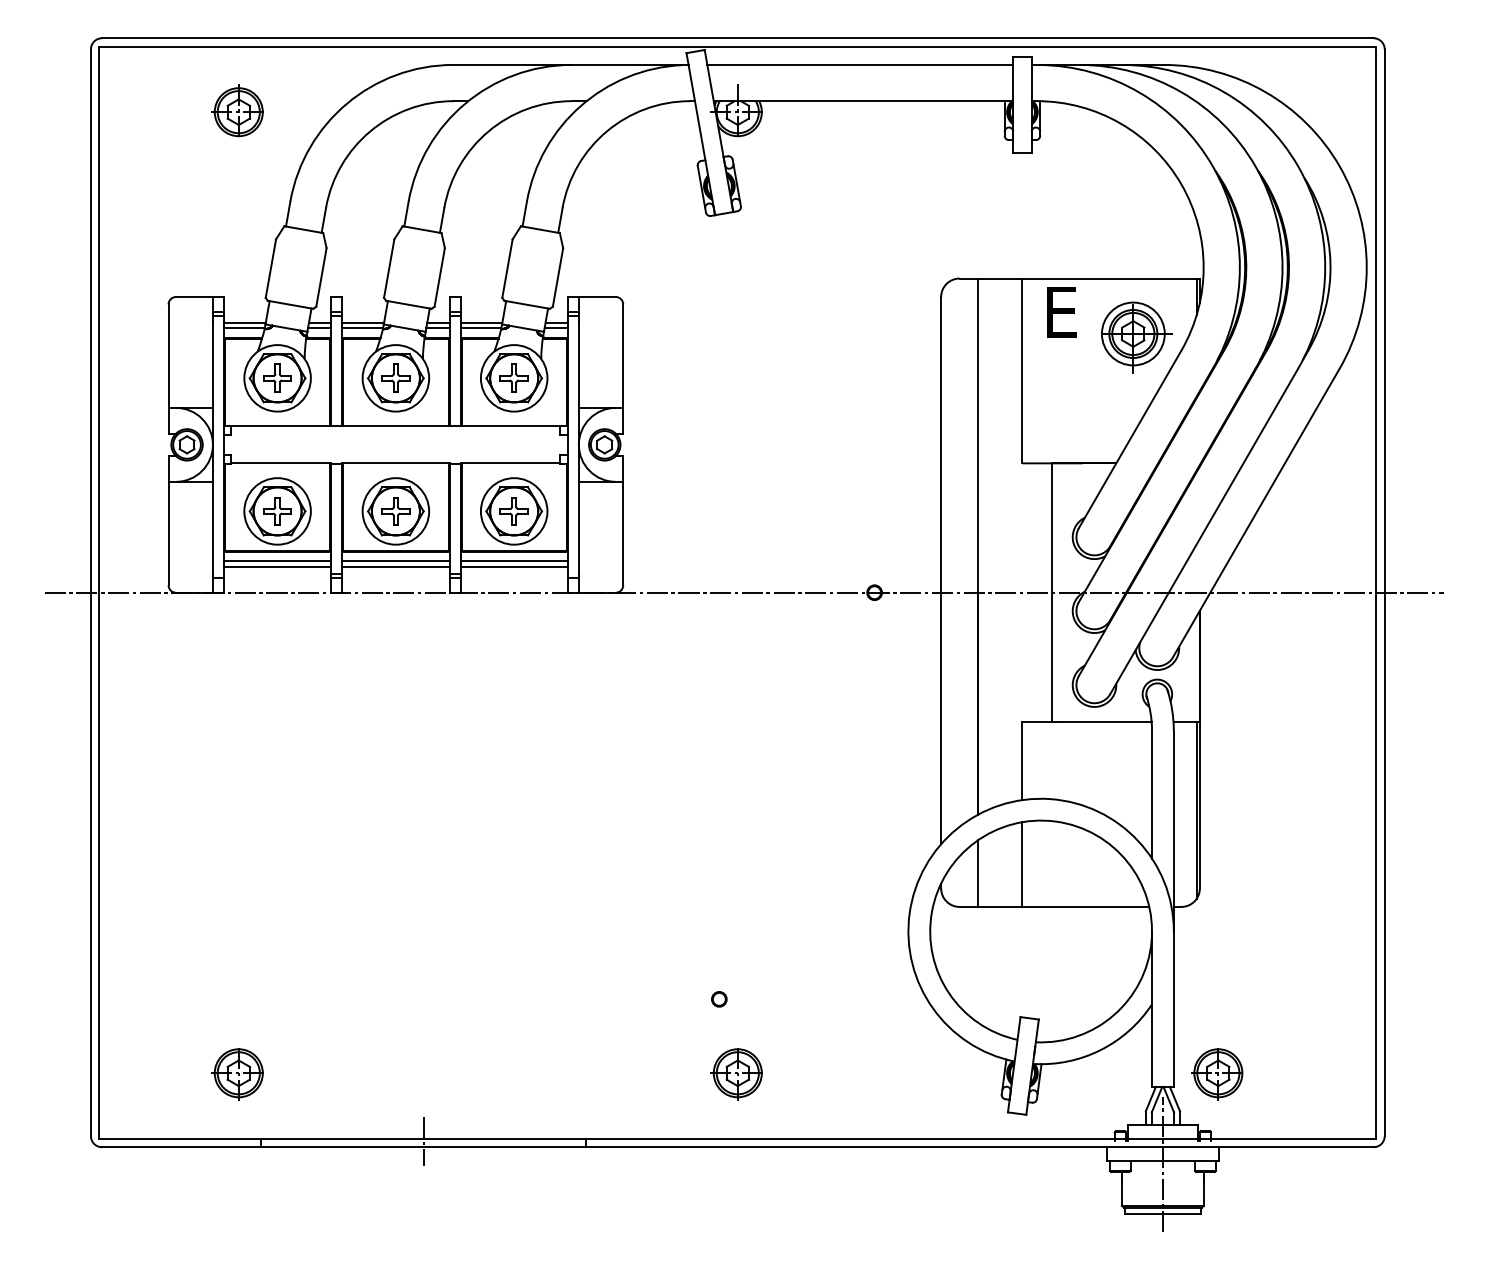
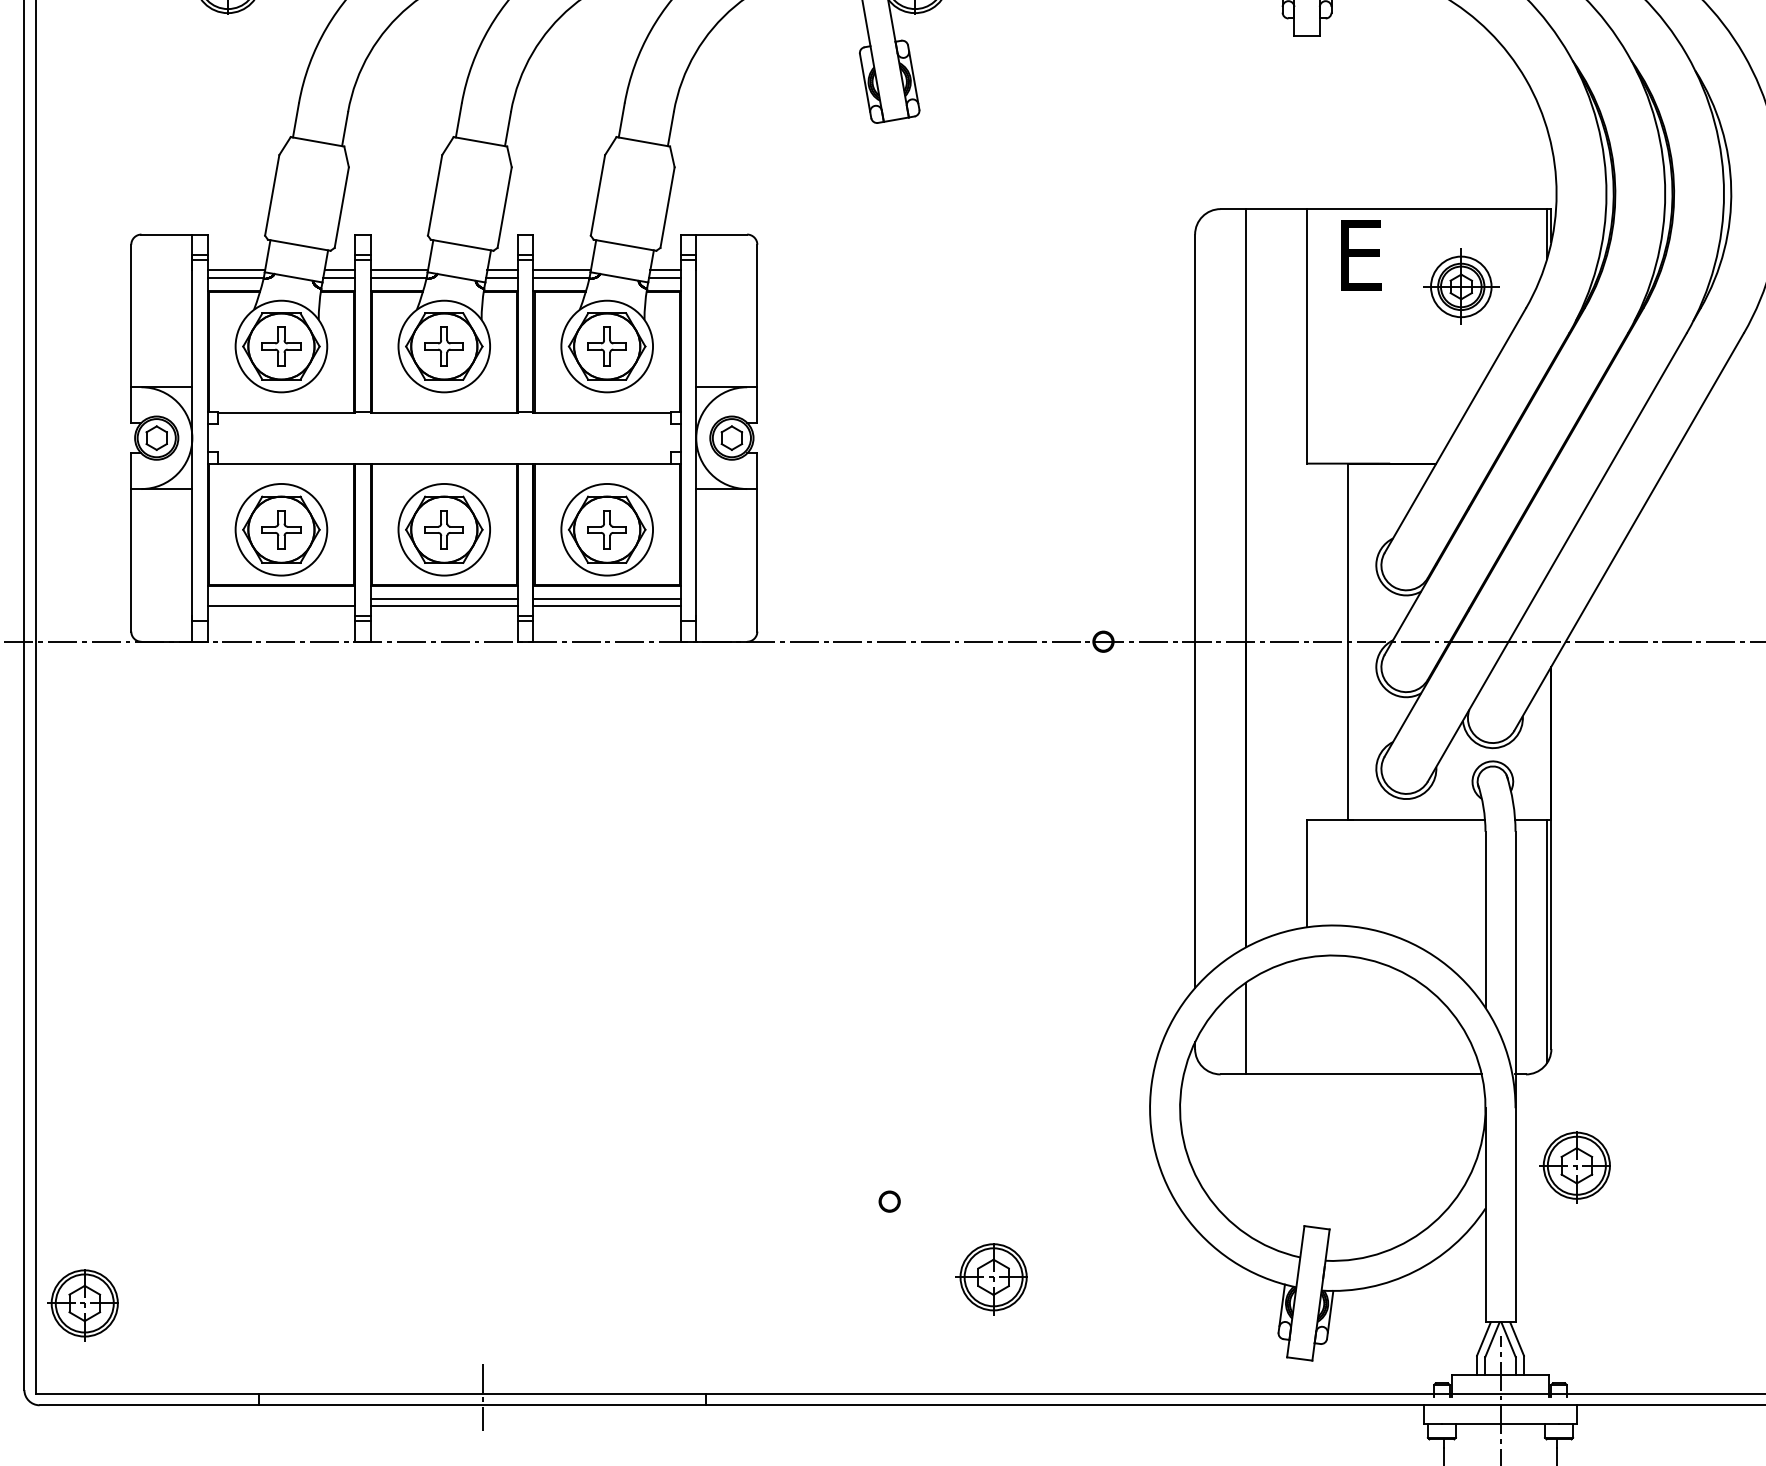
part: (1136, 337) -> (1464, 290), size x0.7
line: (277, 561) -> (281, 598), removed
line: (1022, 864) -> (1307, 1015), removed
part: (237, 1074) -> (82, 1305), moved
part: (736, 1074) -> (991, 1278), moved
part: (1217, 1074) -> (1575, 1167), moved

